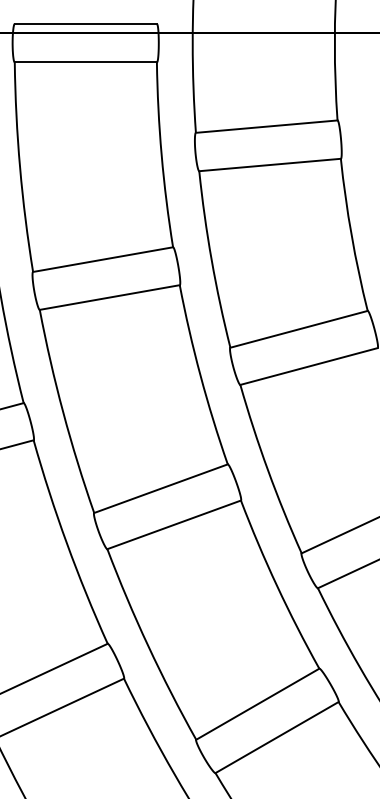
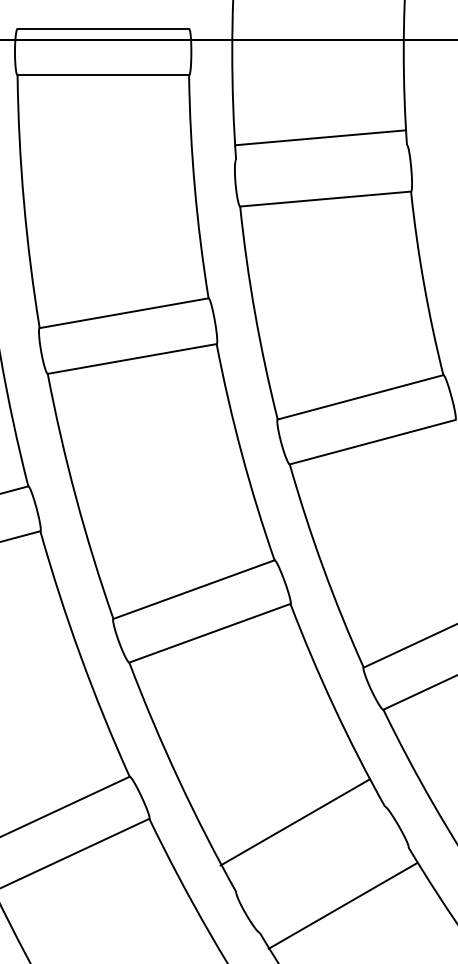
line: (266, 126) -> (320, 137), moved
line: (257, 704) -> (294, 822), moved
line: (276, 737) -> (342, 905), moved

